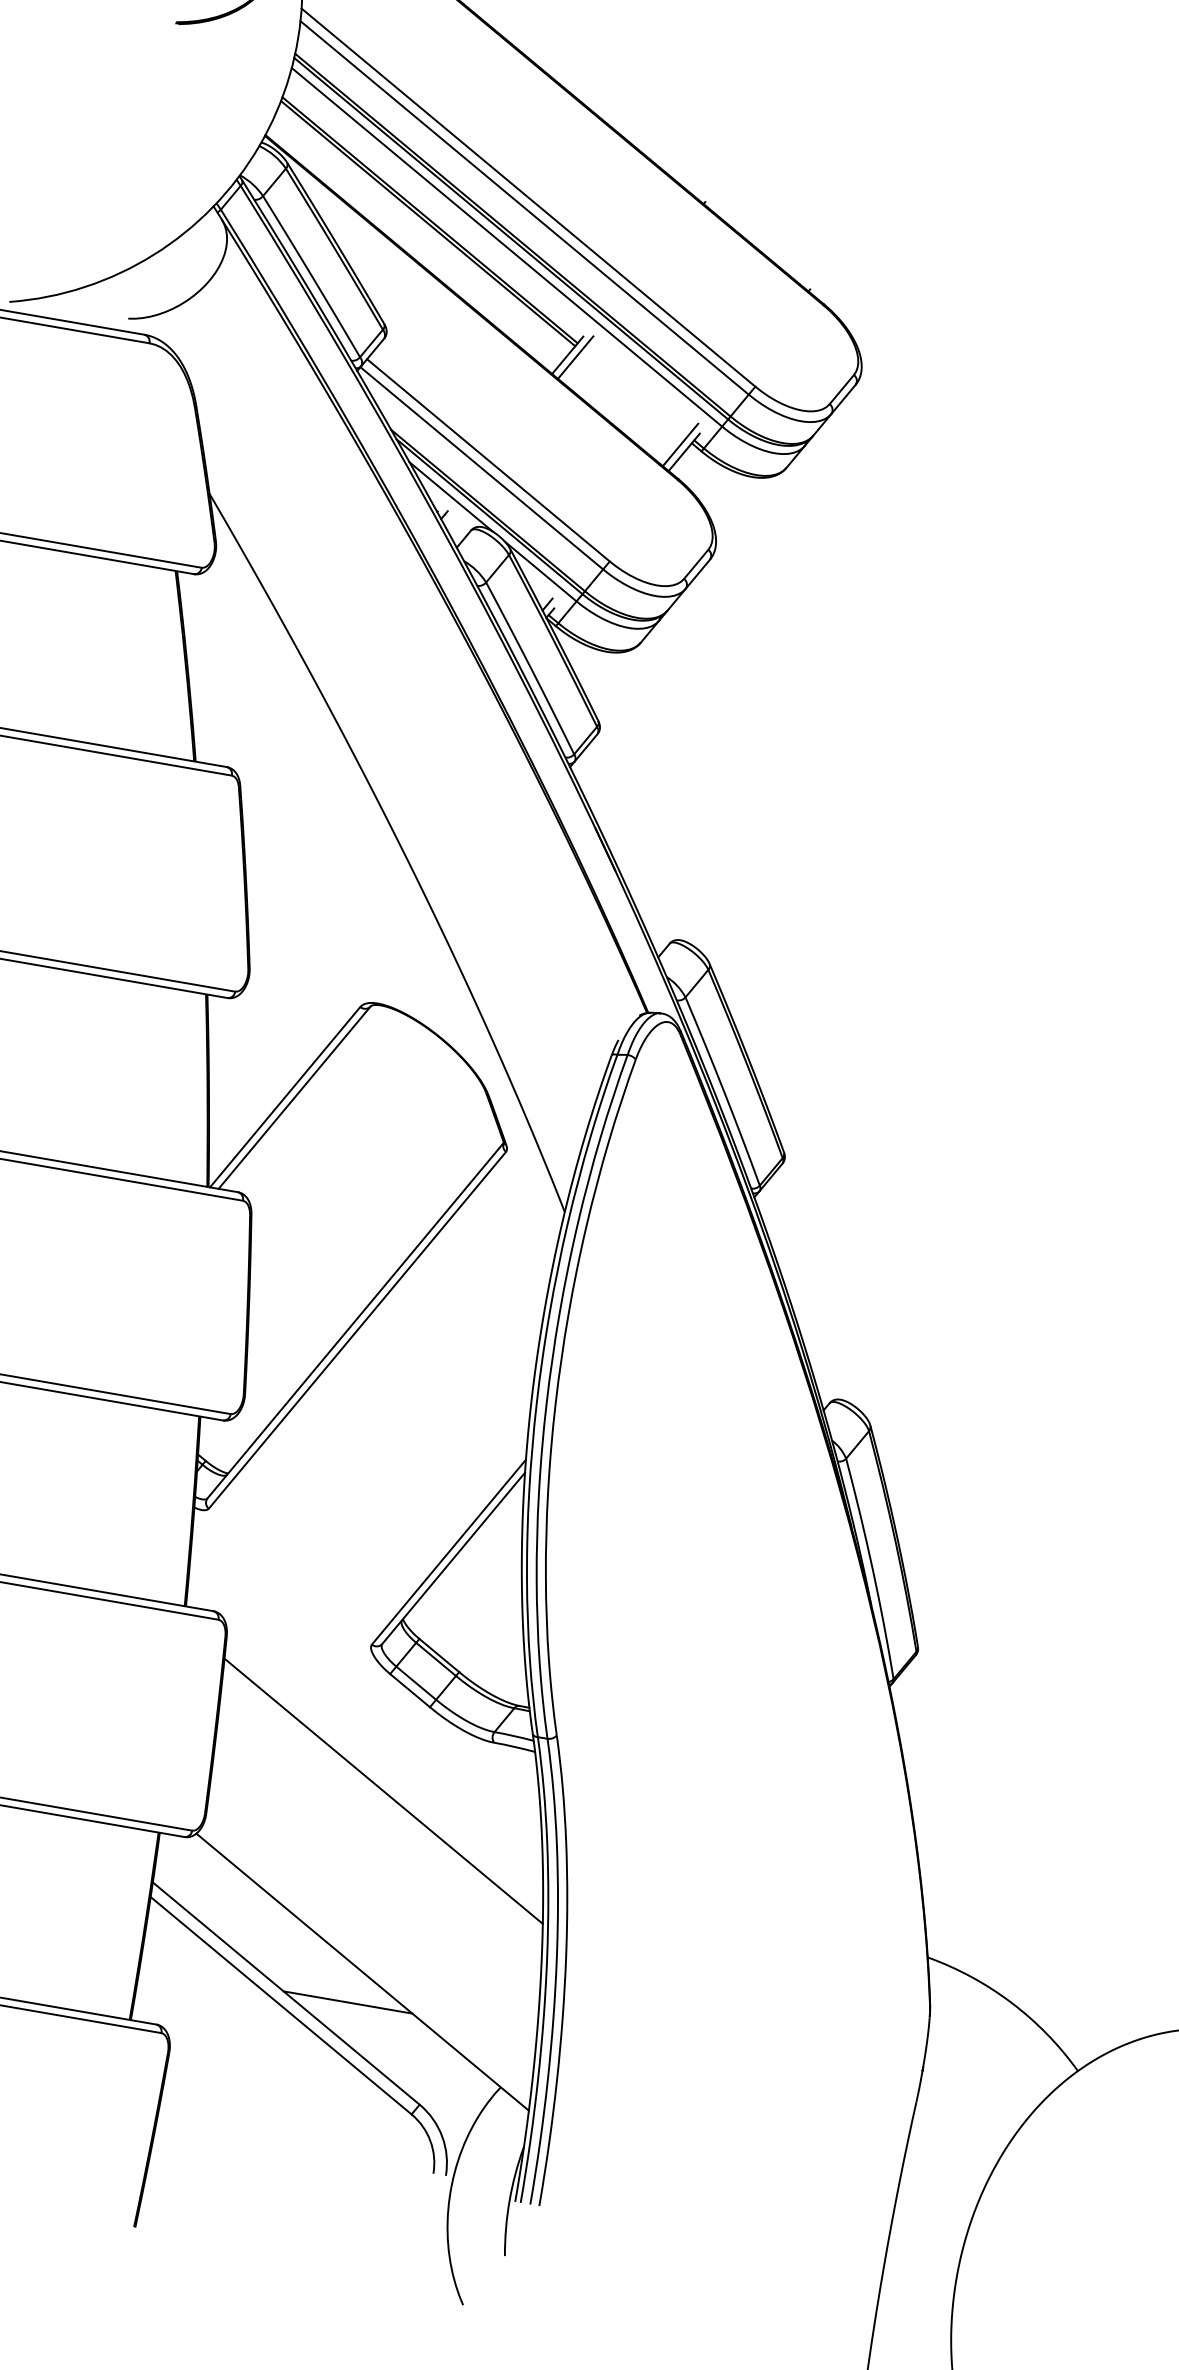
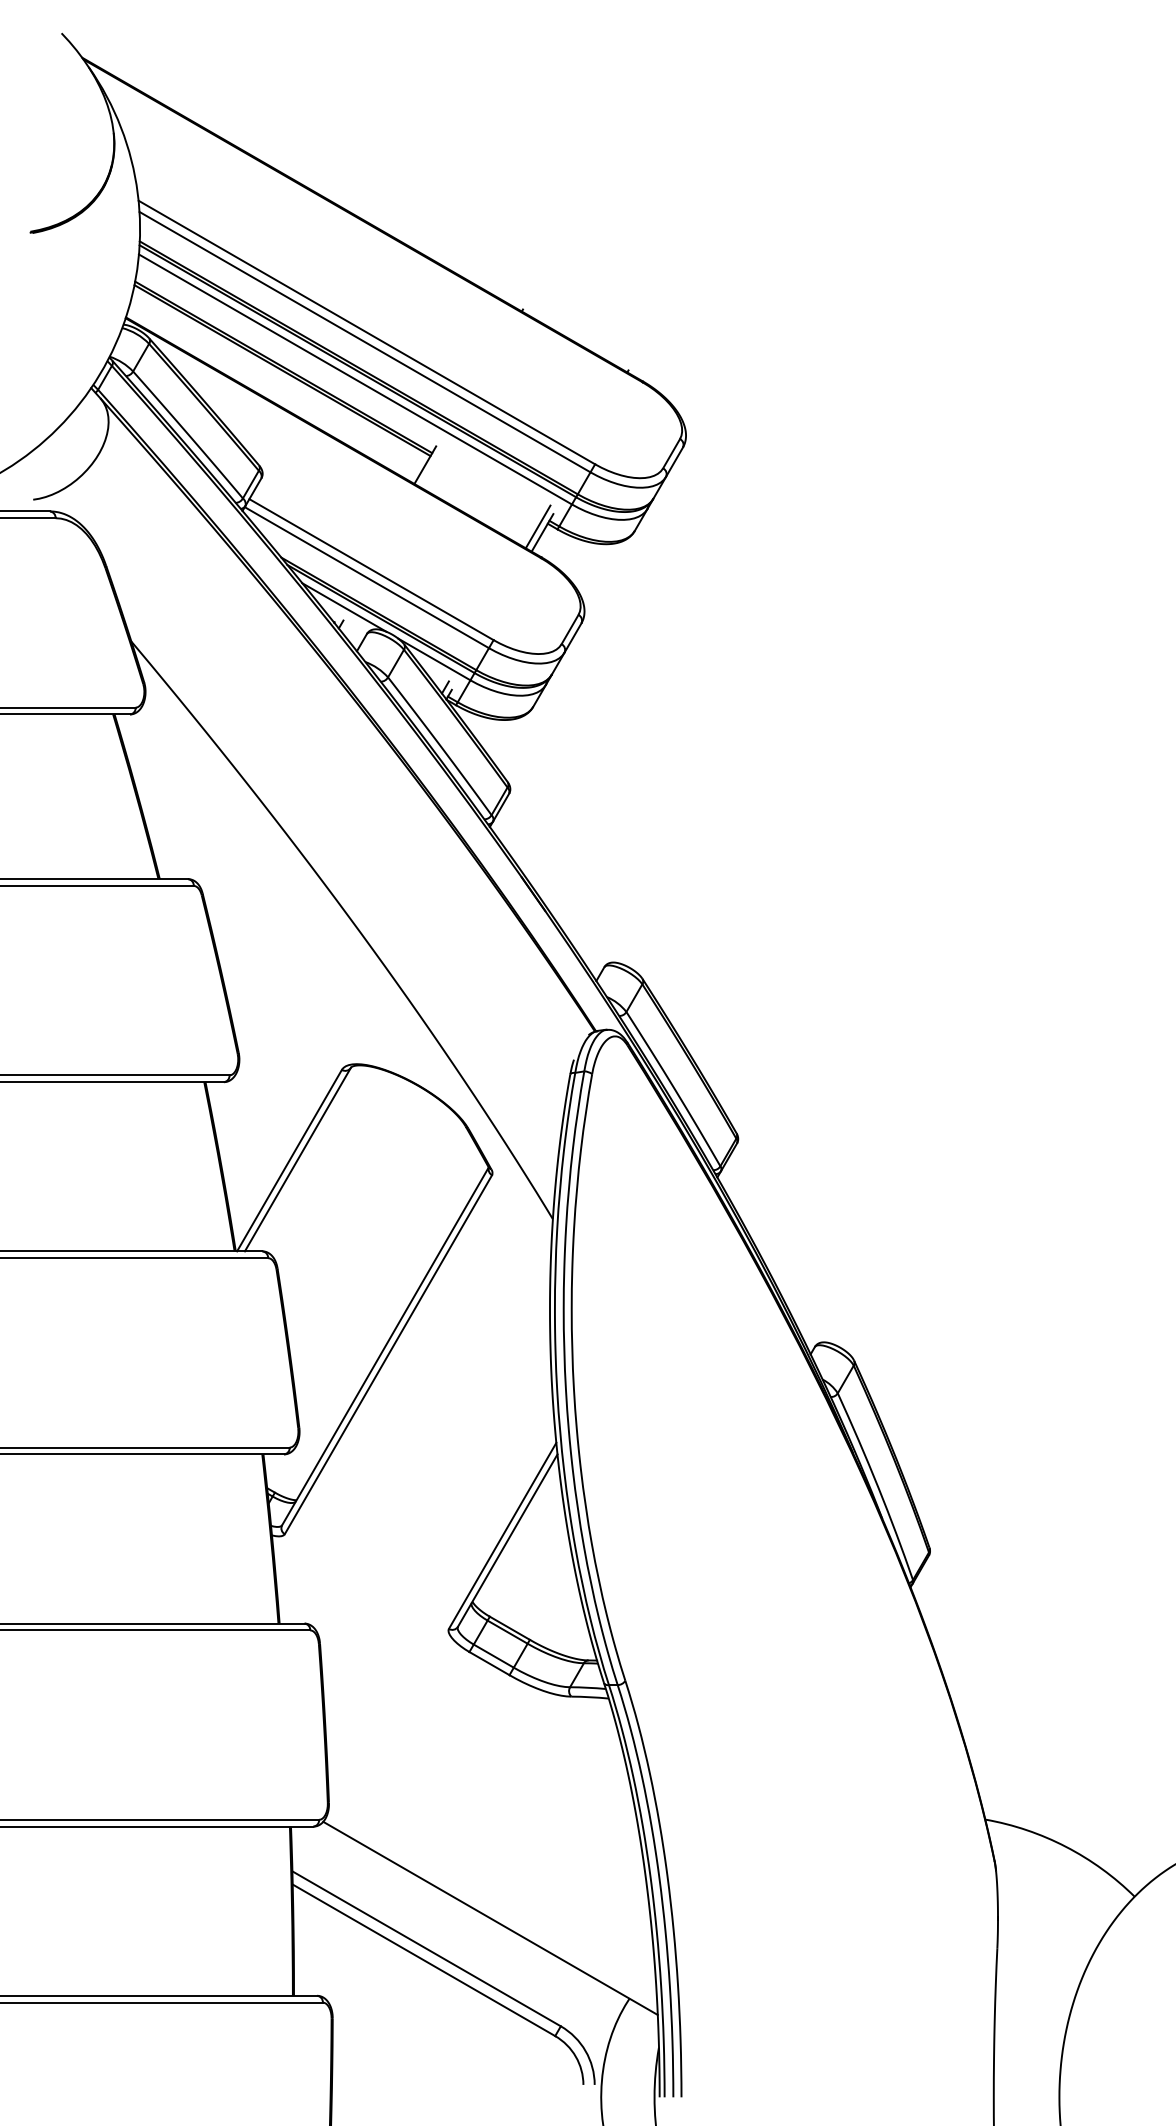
line: (575, 357) -> (432, 465), removed
line: (383, 1790) -> (481, 1755), removed
line: (348, 2002) -> (482, 1947), removed

